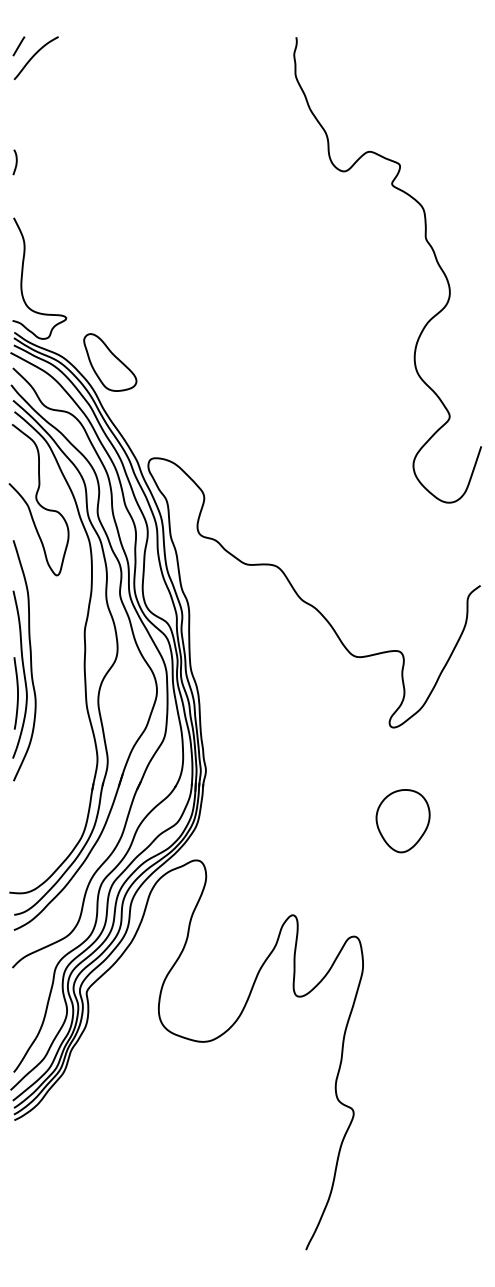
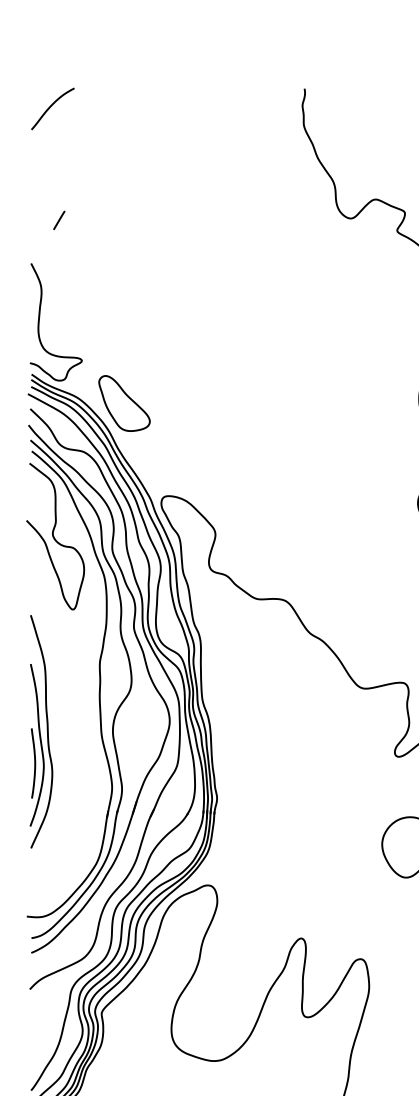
line: (18, 46) -> (58, 220), moved
curve: (15, 162) -> (32, 209), removed
part: (24, 660) -> (41, 731), moved

